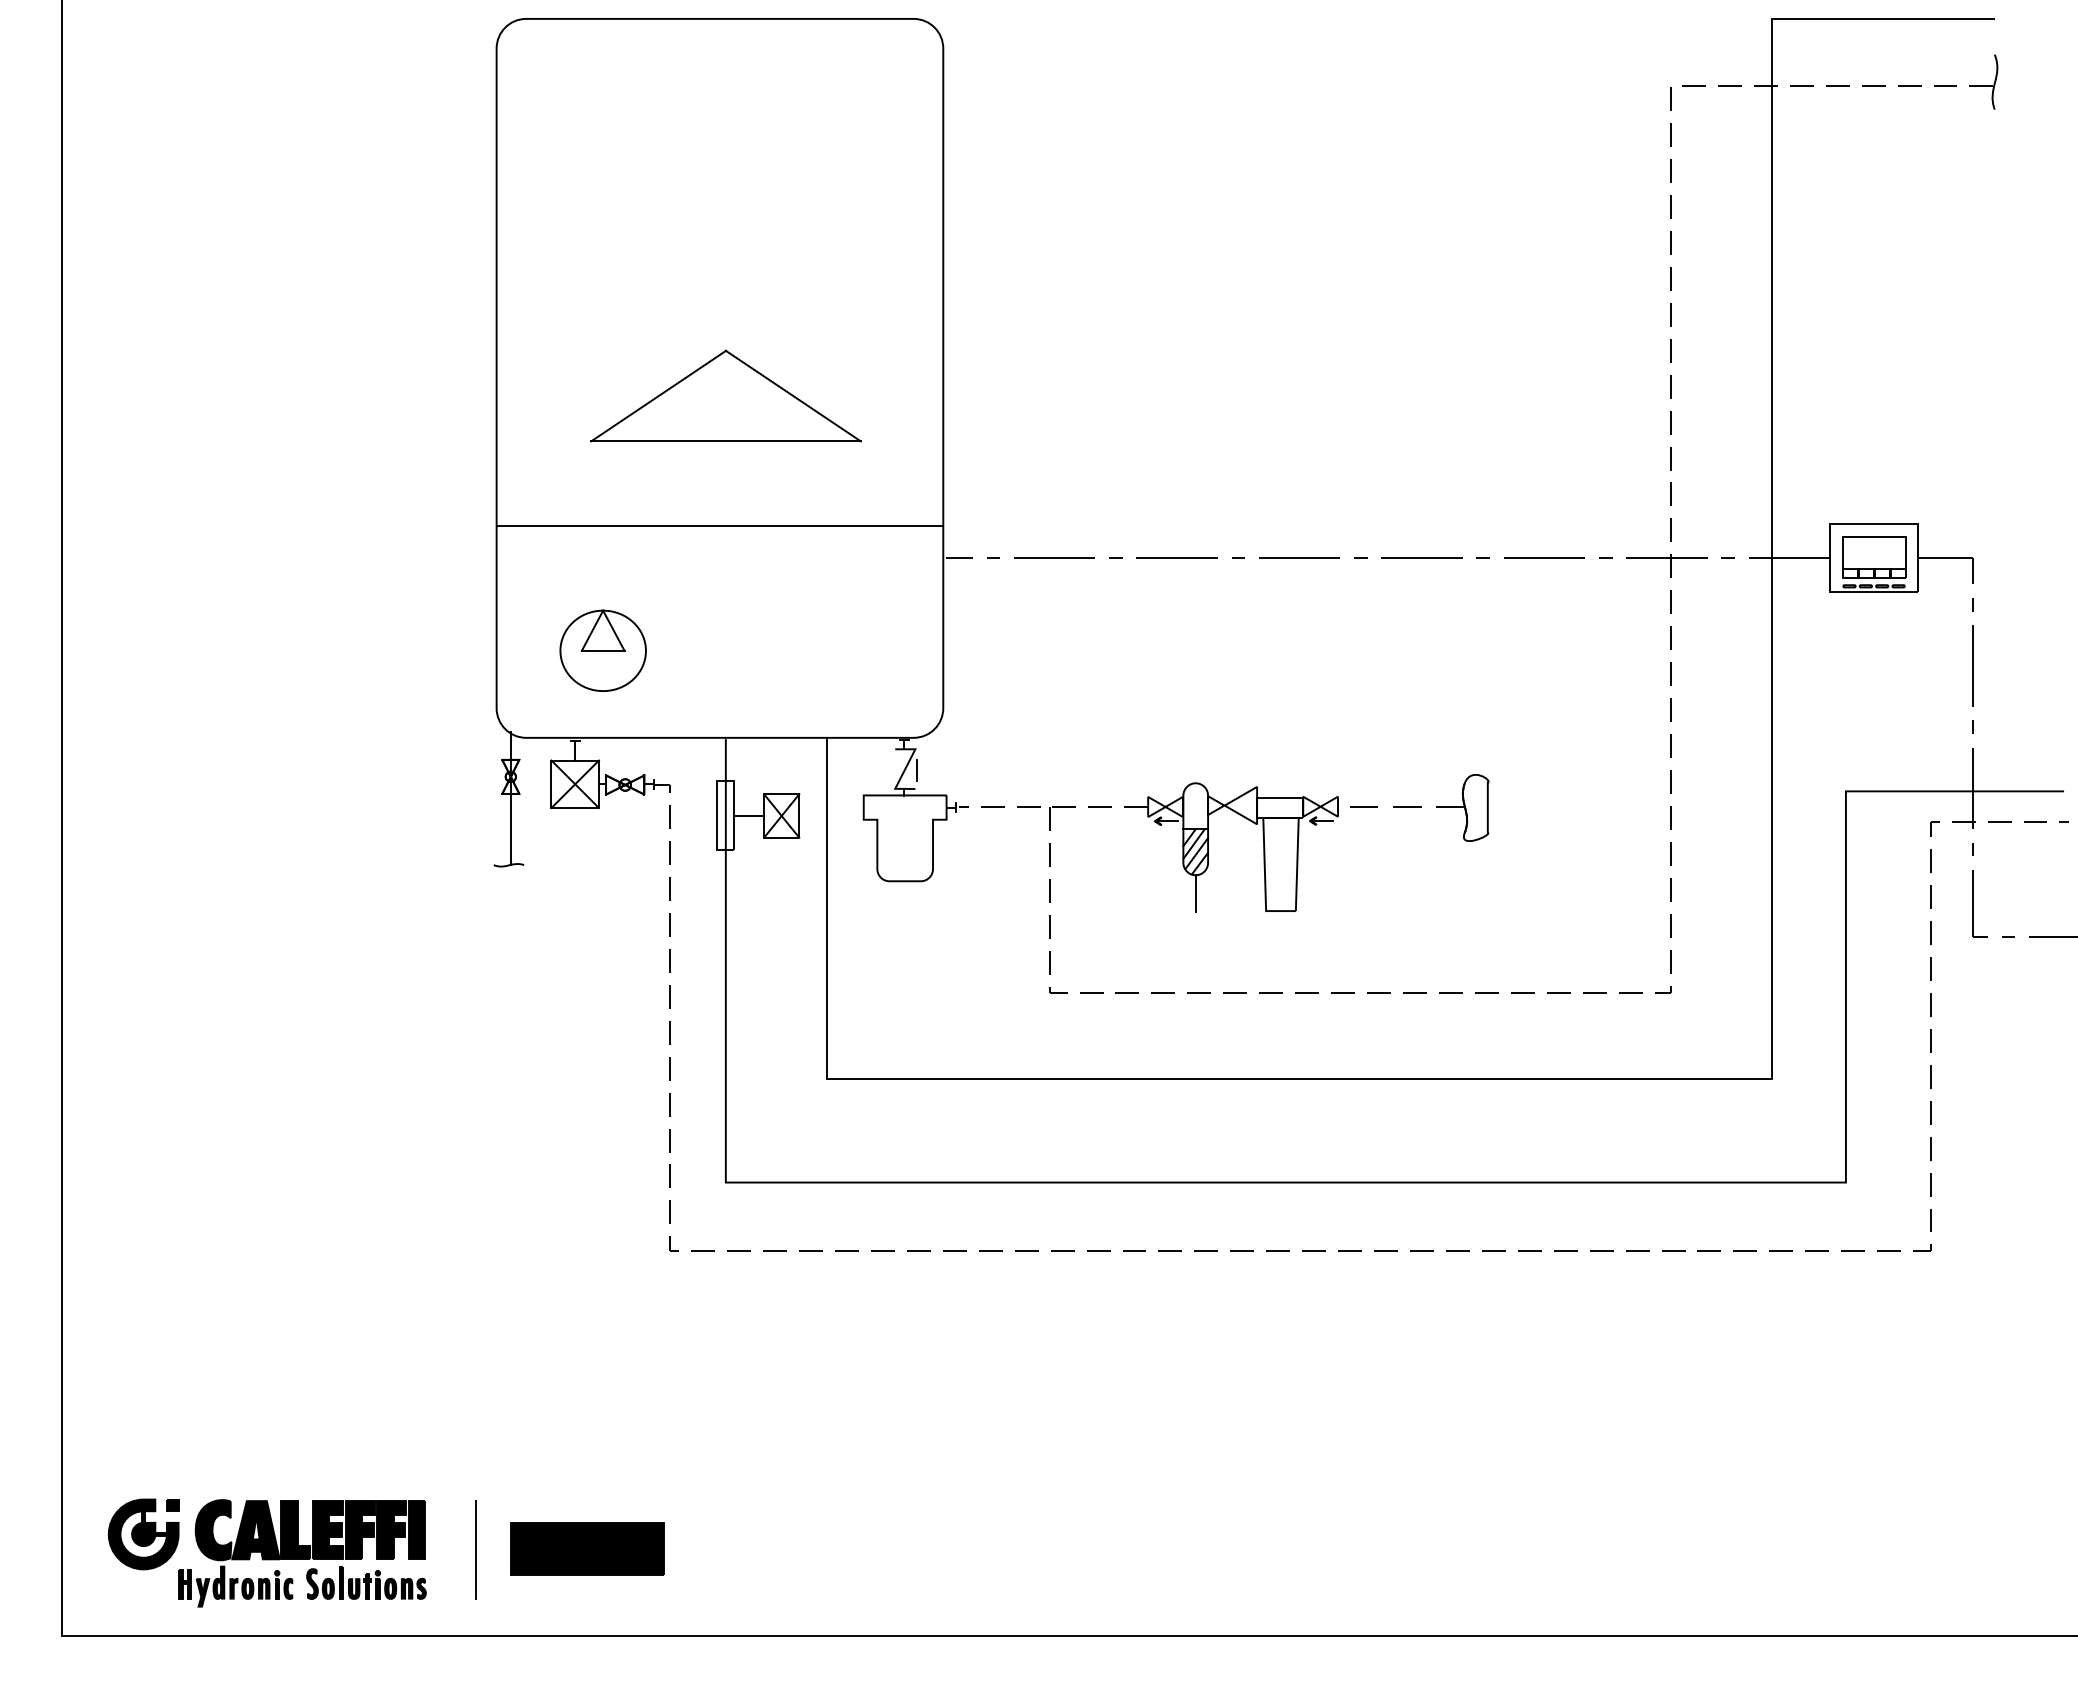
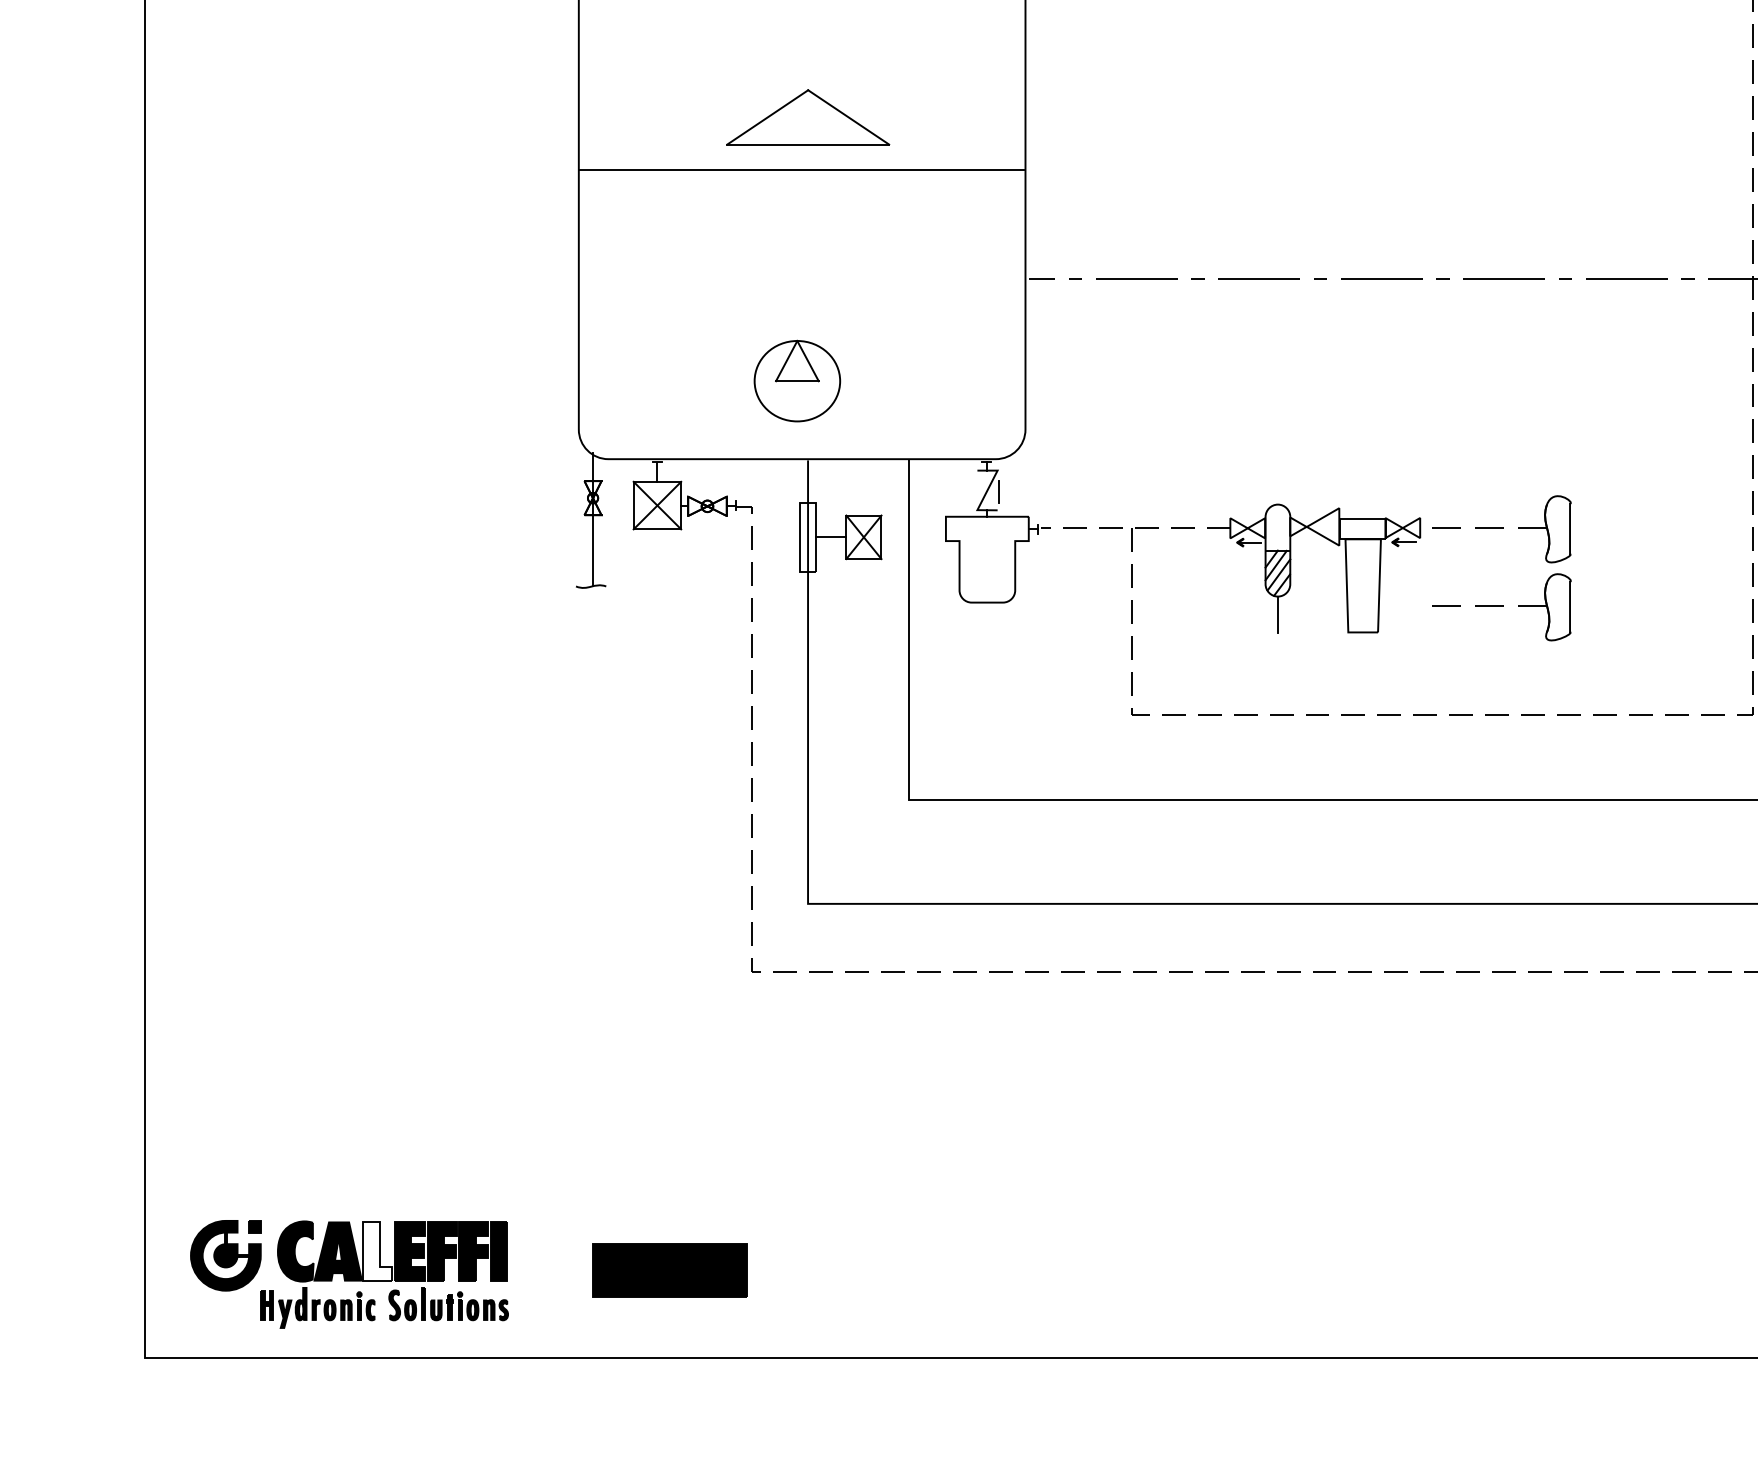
part: (725, 395) -> (807, 116), size x0.6
line: (719, 526) -> (801, 170), moved
part: (602, 650) -> (796, 380), moved
part: (1419, 885) -> (1501, 606), added
fill: (295, 1530) -> (377, 1251), removed
line: (475, 1549) -> (557, 1270), removed

